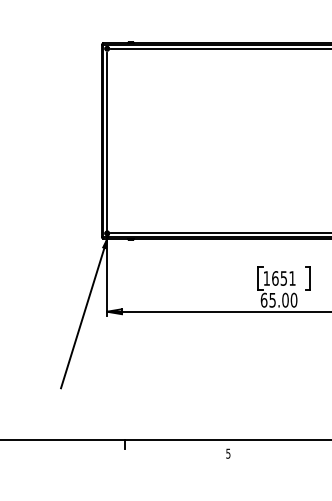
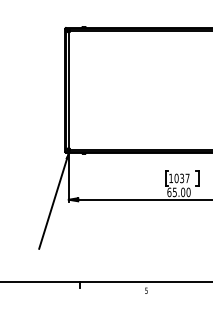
text: (282, 278) -> (181, 178), 1651 -> 1037

